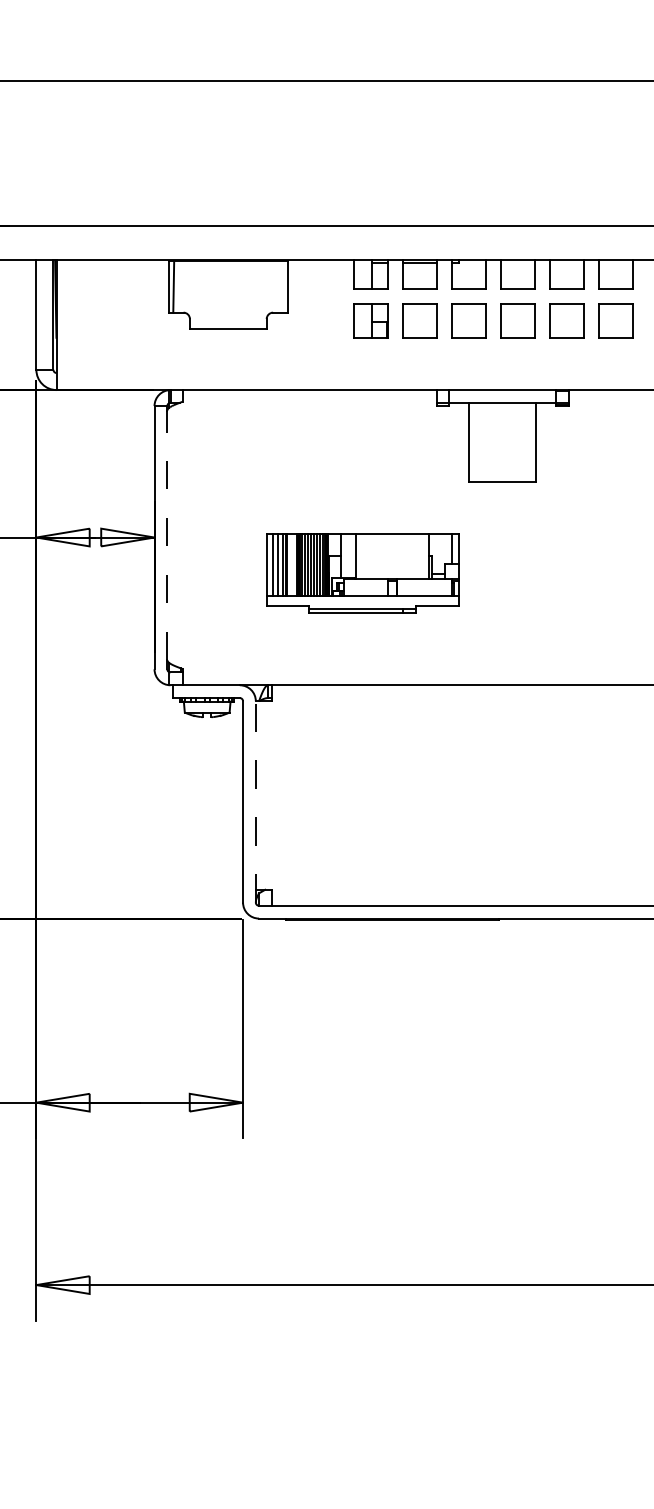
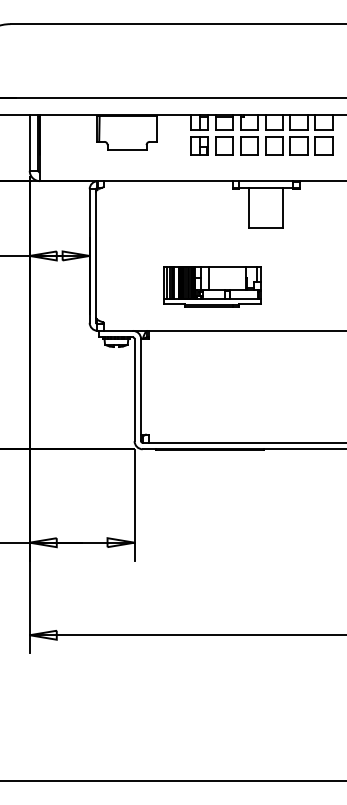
line: (167, 534) -> (96, 254), dashed -> solid
part: (363, 572) -> (212, 286), moved
line: (256, 800) -> (141, 389), dashed -> solid

